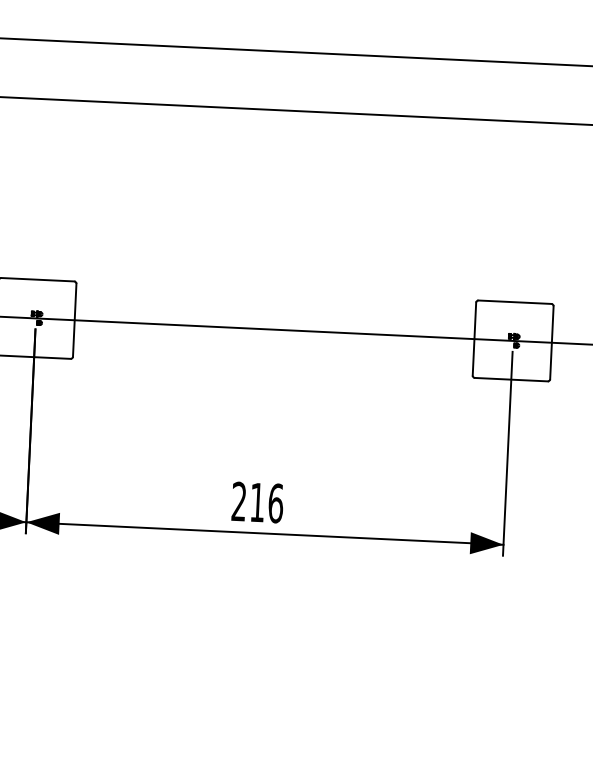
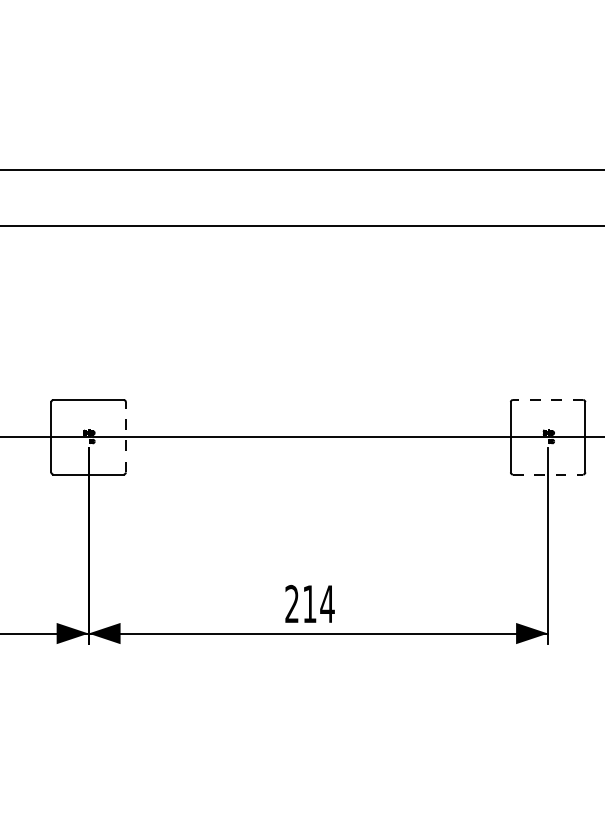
line: (514, 302) -> (547, 400), solid -> dashed
line: (74, 319) -> (125, 436), solid -> dashed
line: (511, 379) -> (548, 474), solid -> dashed
text: (275, 502) -> (327, 603), 216 -> 214

